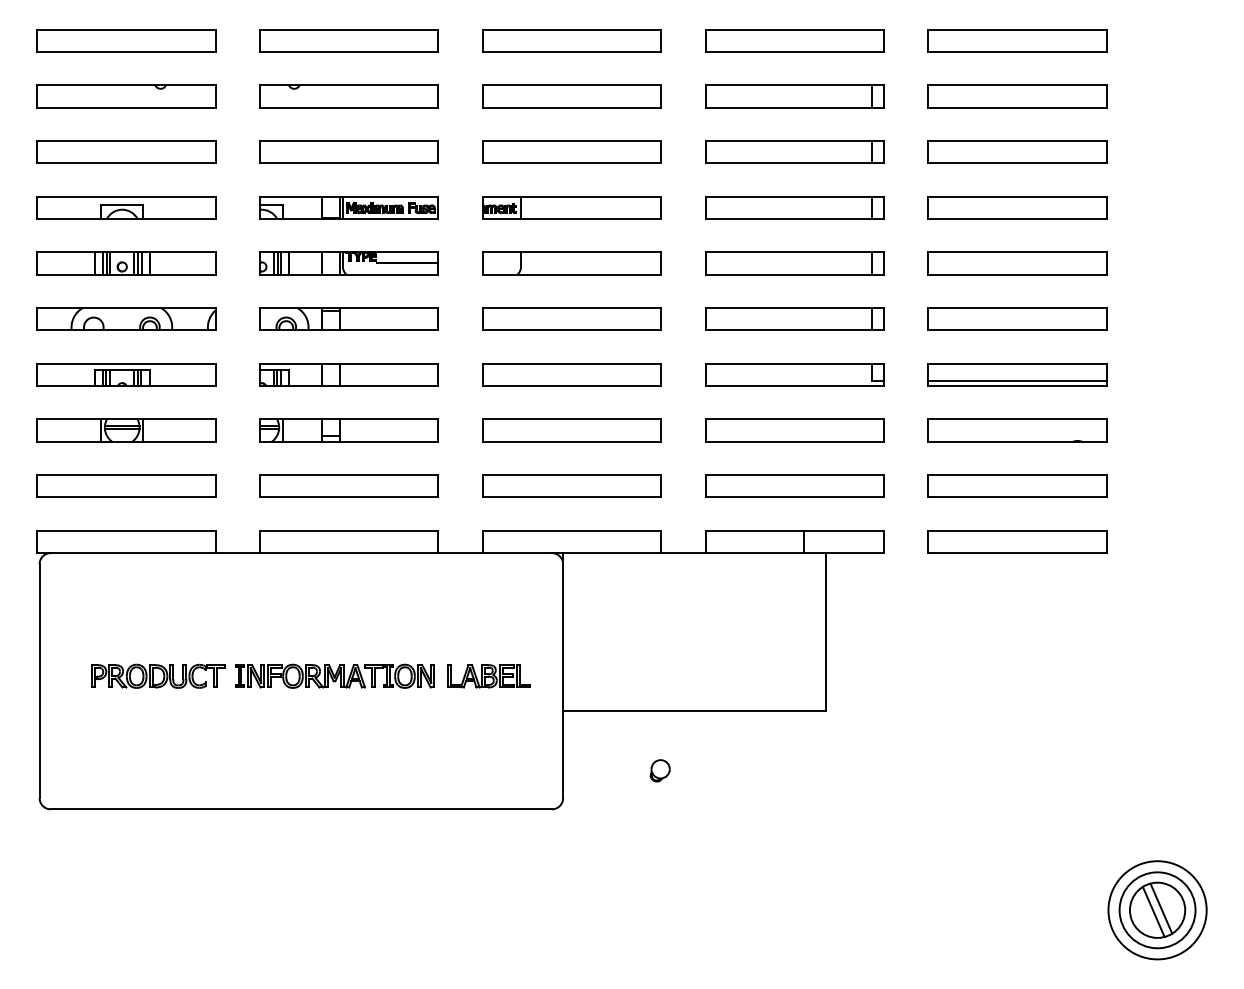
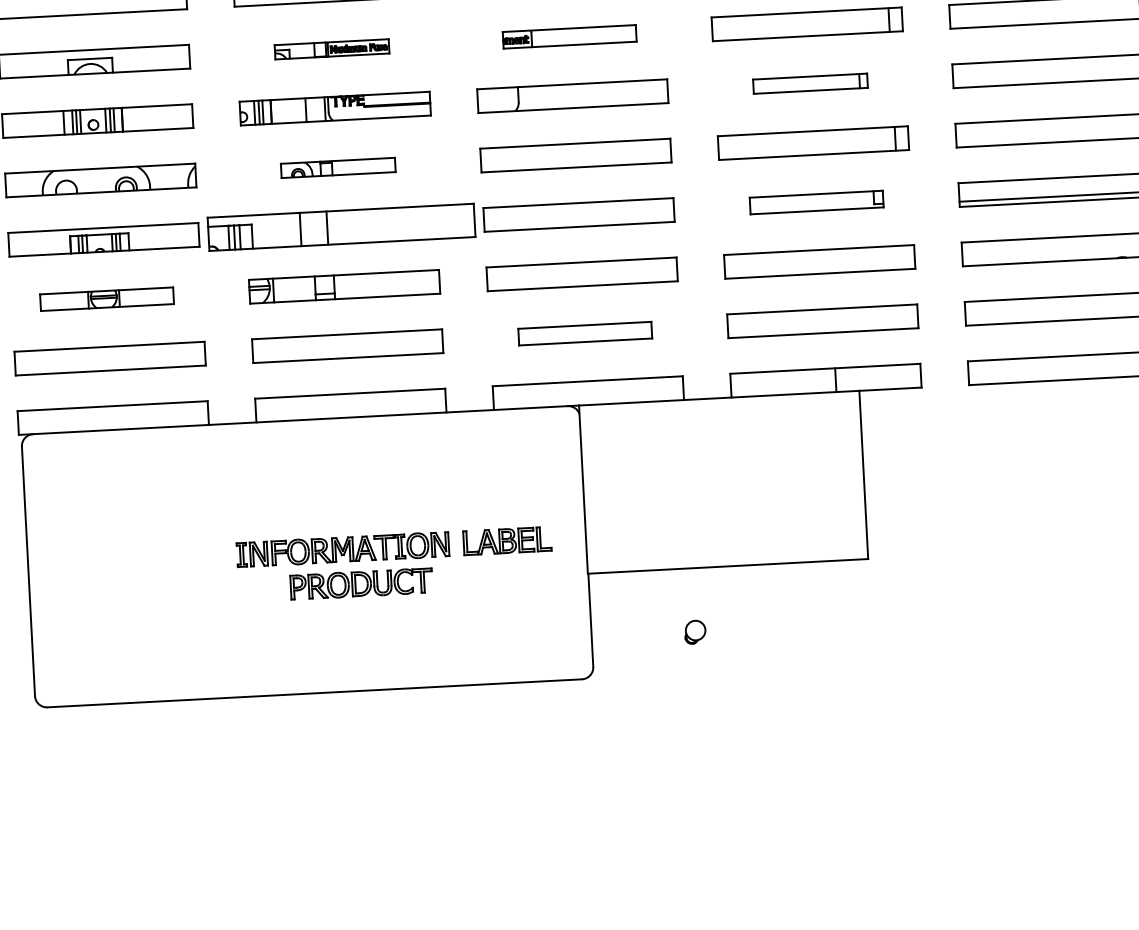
part: (348, 207) -> (331, 48), size x0.6
part: (571, 207) -> (569, 36), size x0.7
part: (794, 263) -> (810, 83), size x0.6
part: (348, 318) -> (337, 167), size x0.6
part: (348, 374) -> (340, 227), size x1.4
part: (794, 374) -> (816, 202), size x0.7
part: (126, 430) -> (107, 299), size x0.7
part: (571, 485) -> (584, 332), size x0.7
part: (158, 675) -> (361, 583), moved

